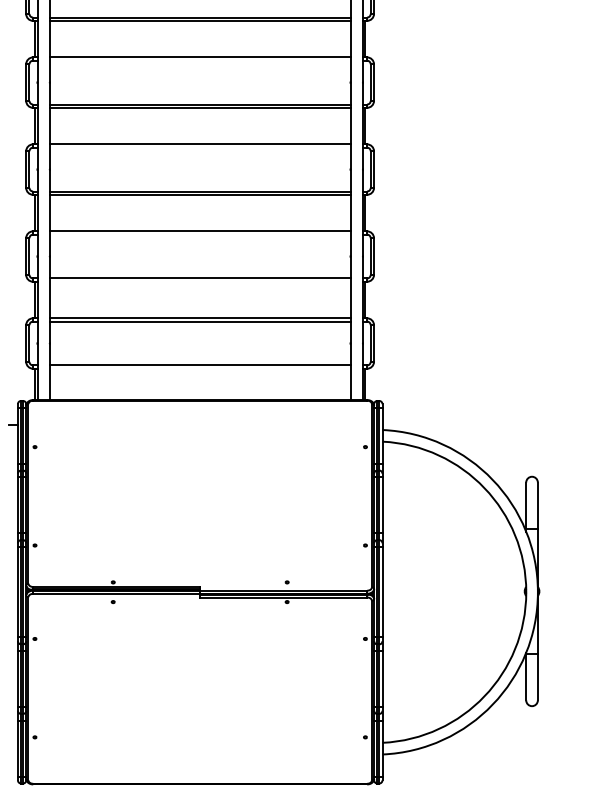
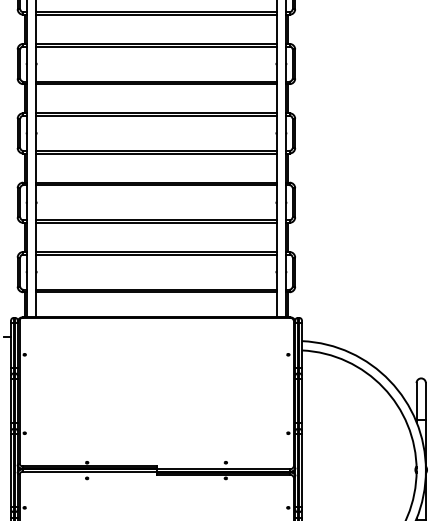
line: (199, 60) -> (155, 46), added
line: (199, 147) -> (155, 115), added
line: (199, 234) -> (155, 185), added
line: (199, 281) -> (155, 222), added
line: (199, 368) -> (155, 292), added

